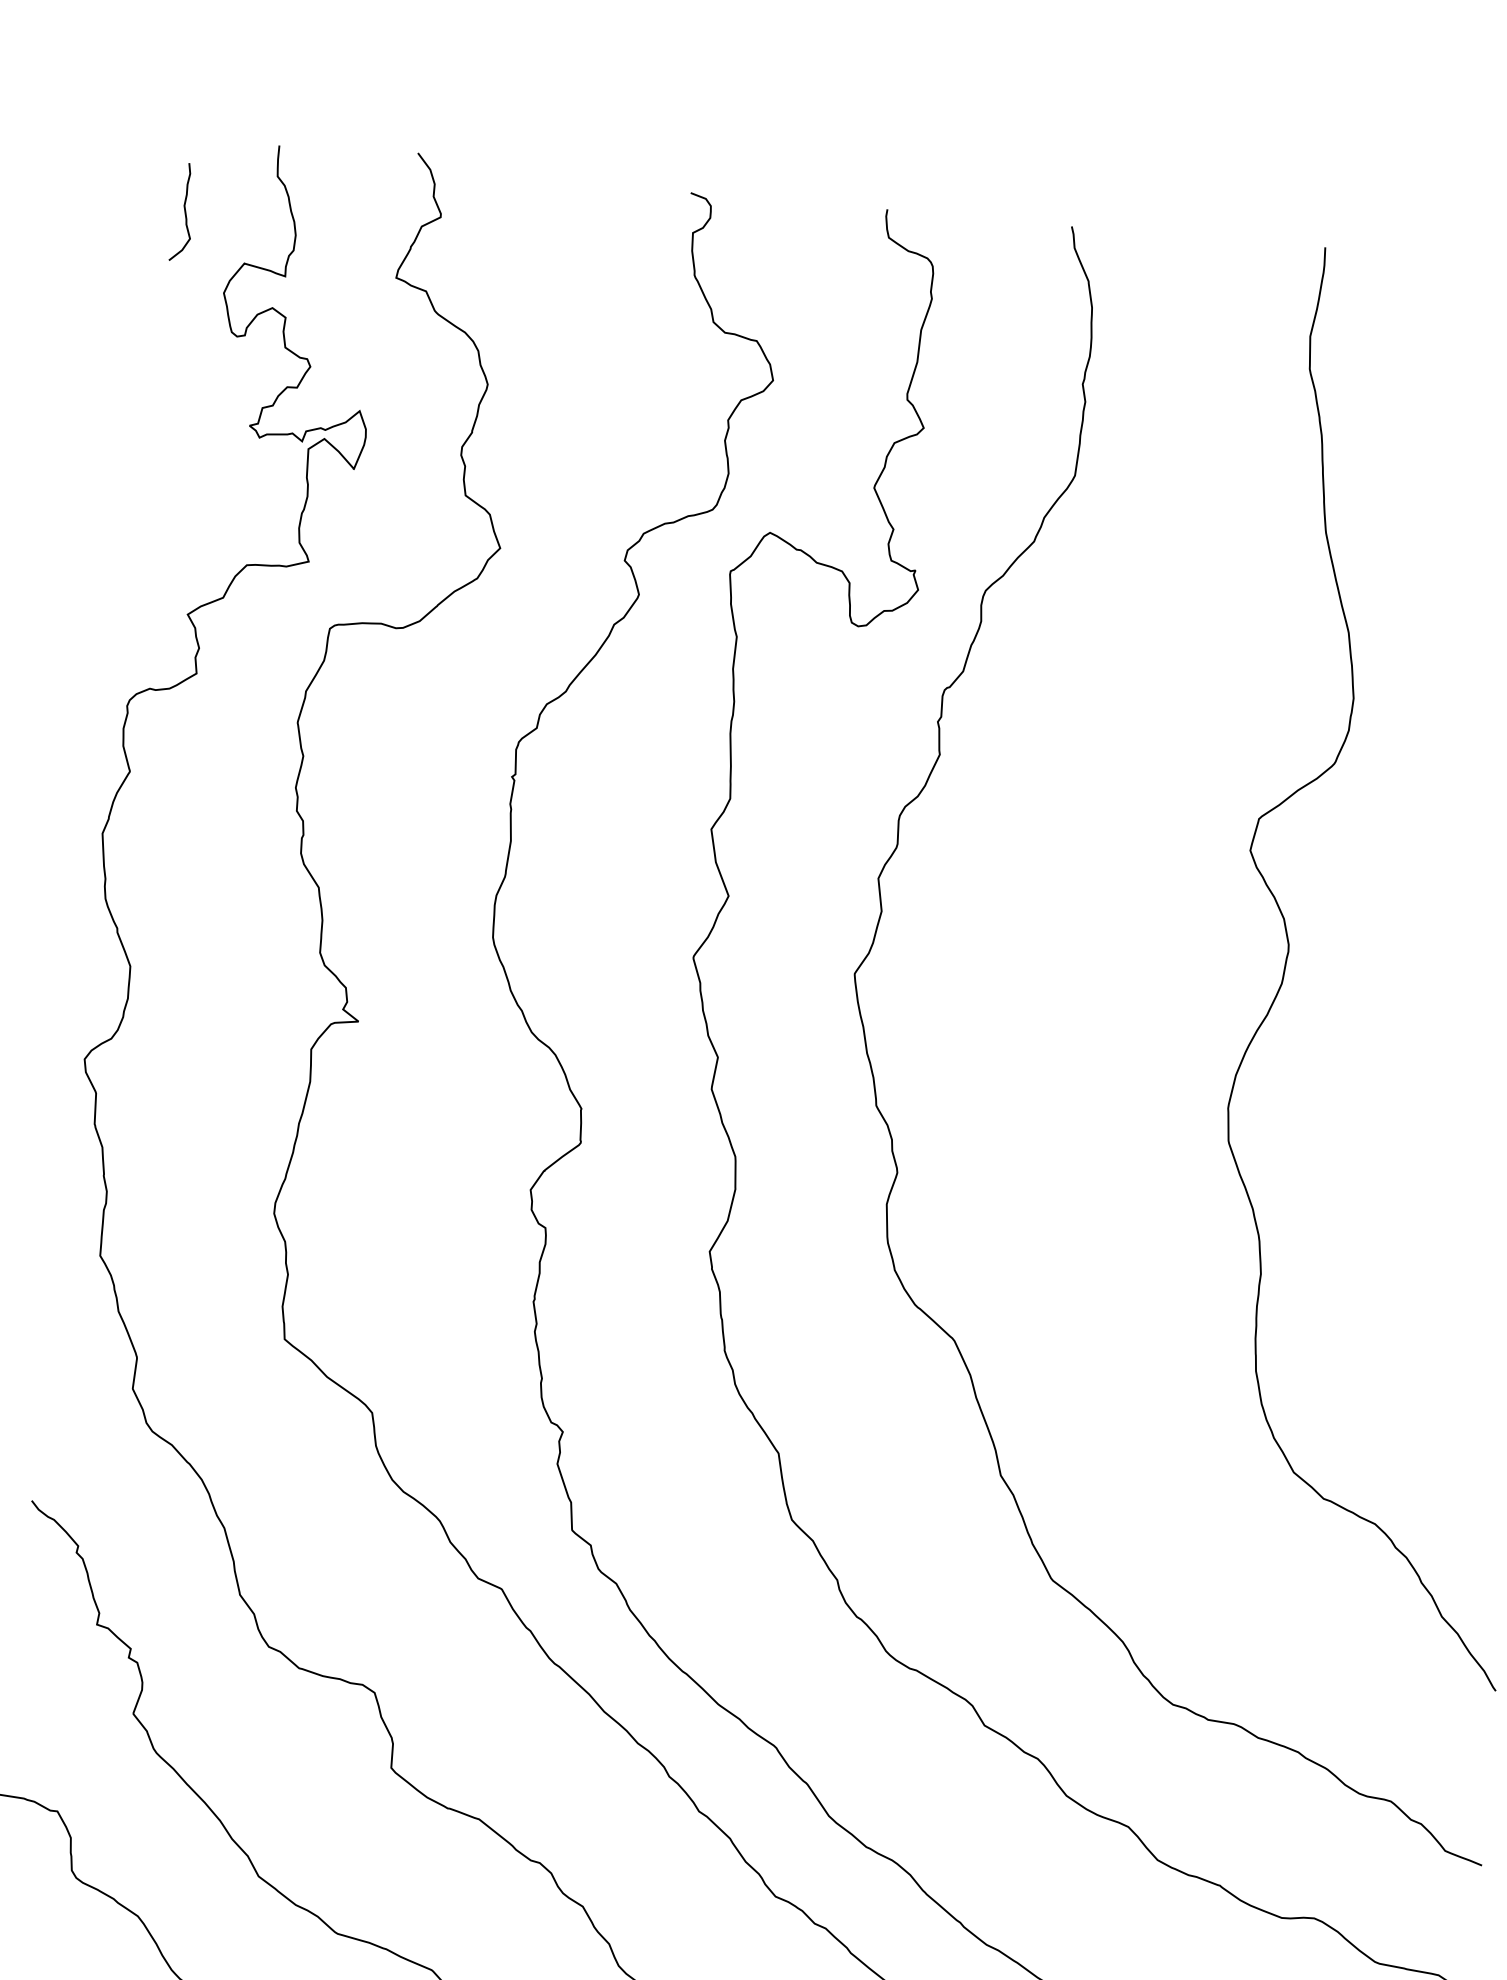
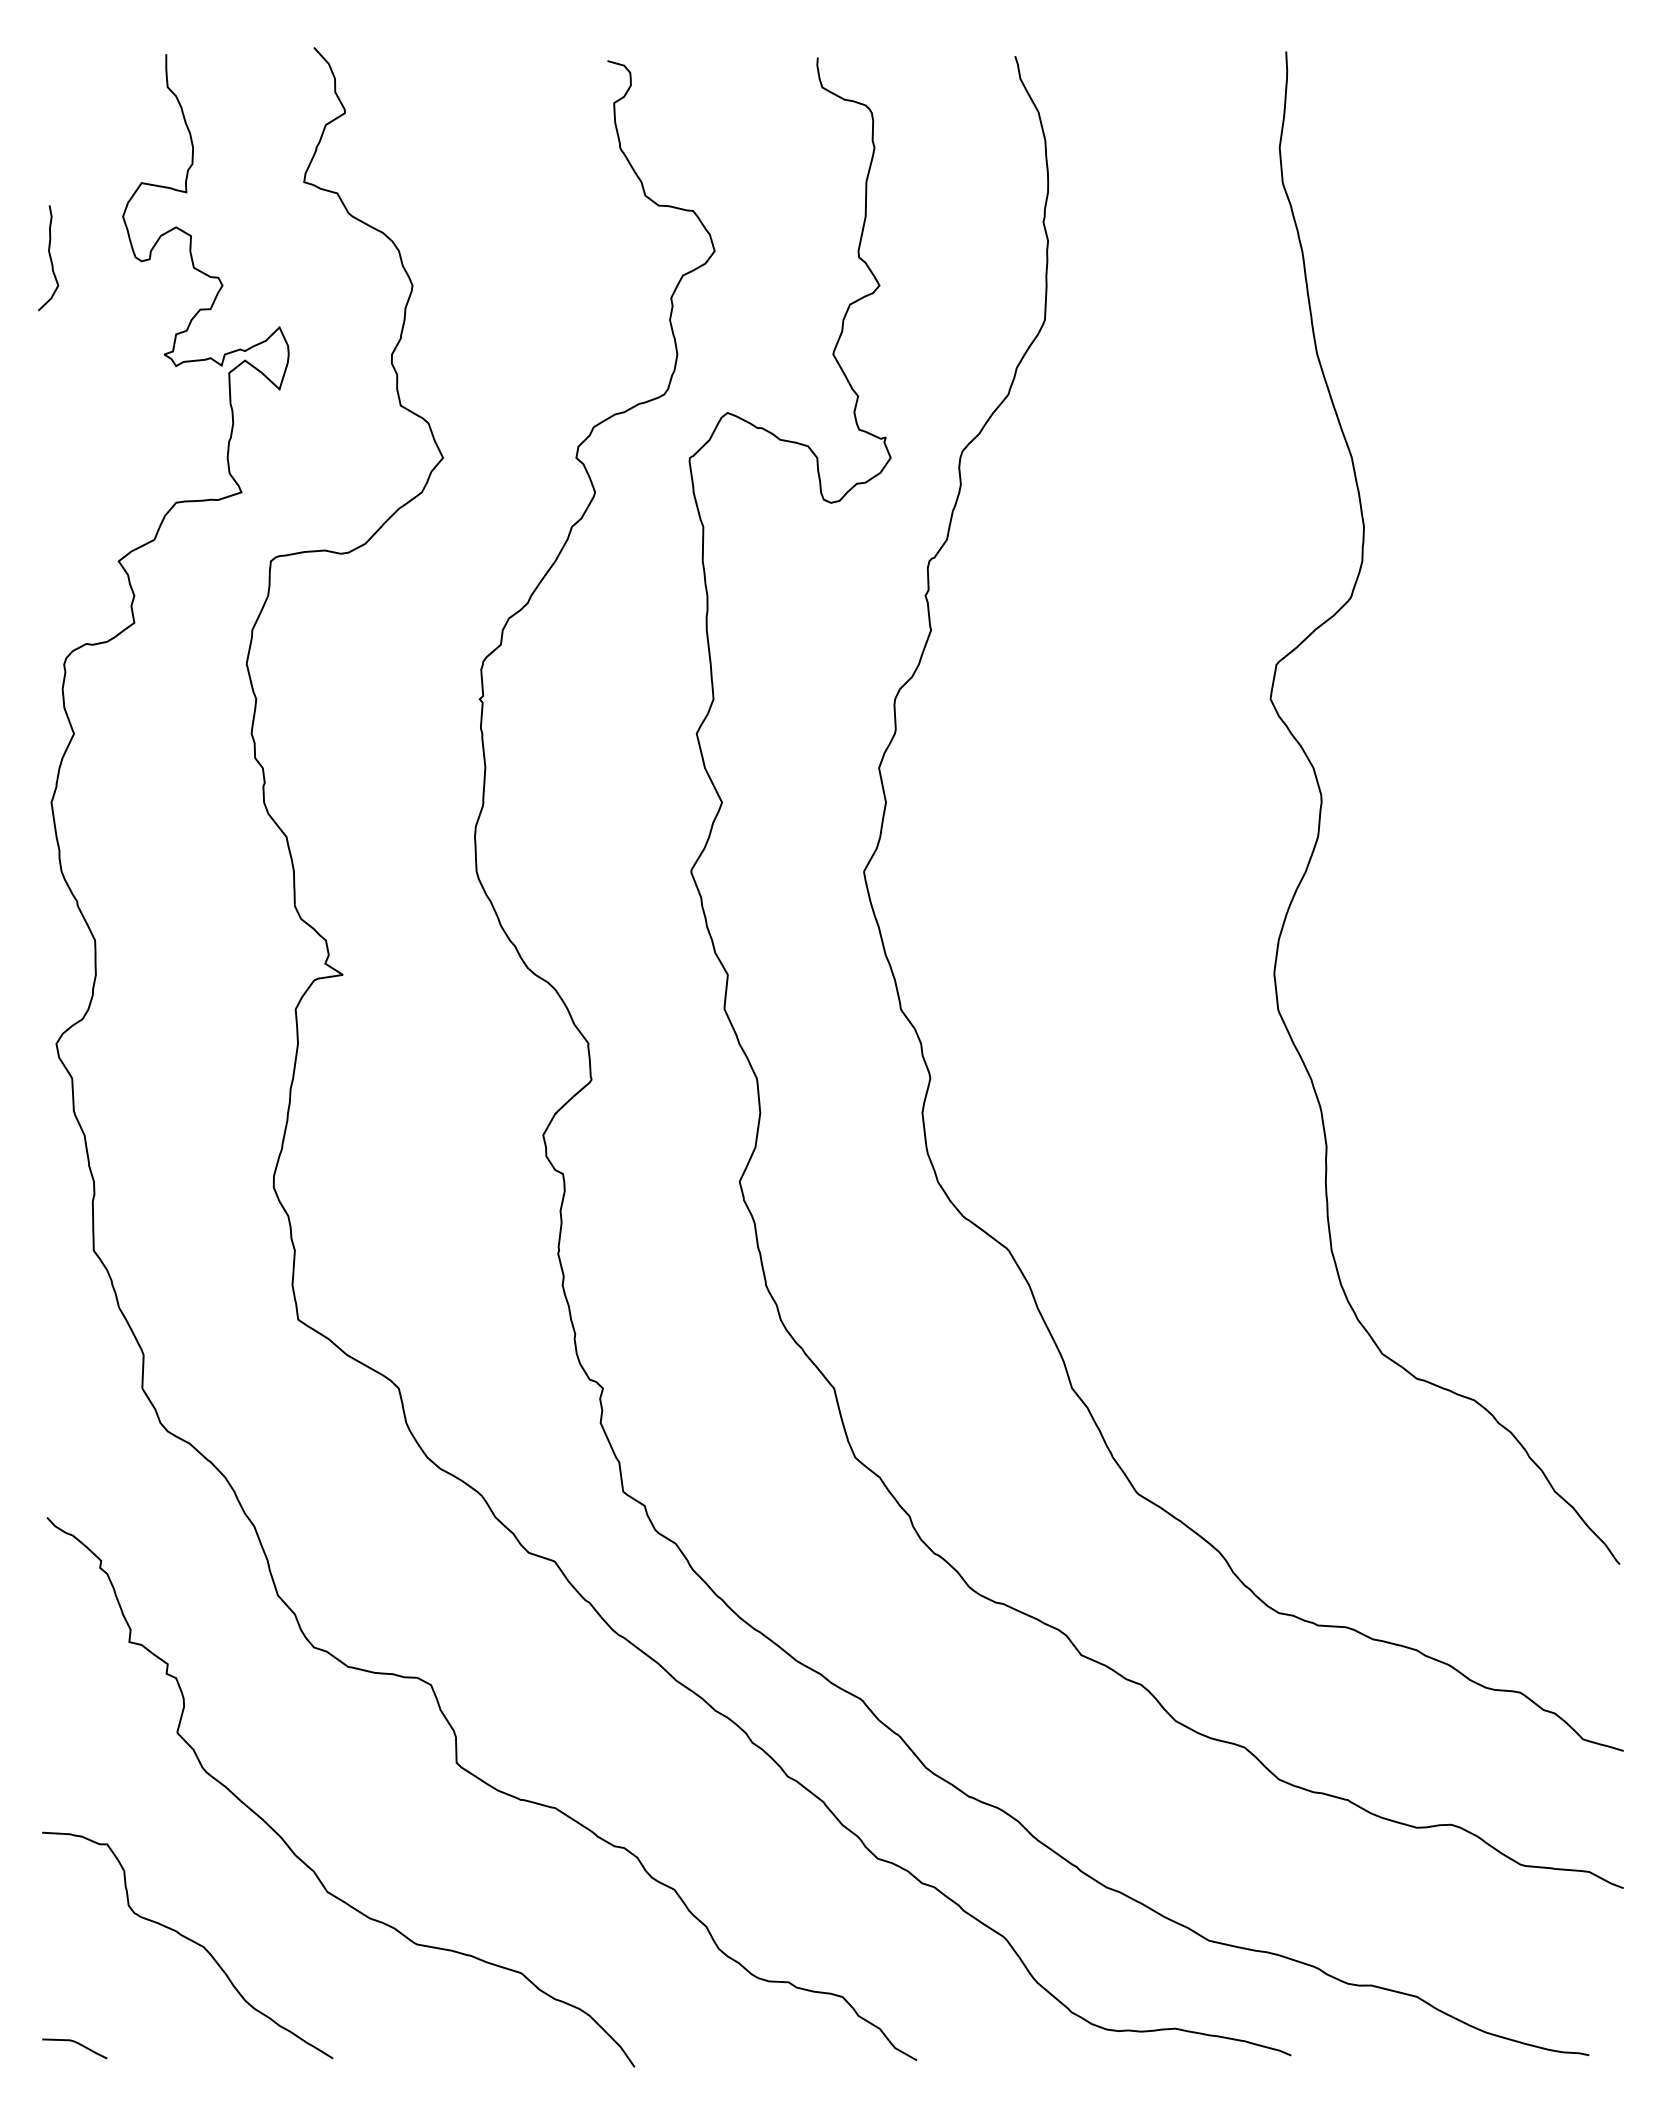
curve: (184, 212) -> (49, 258), moved

